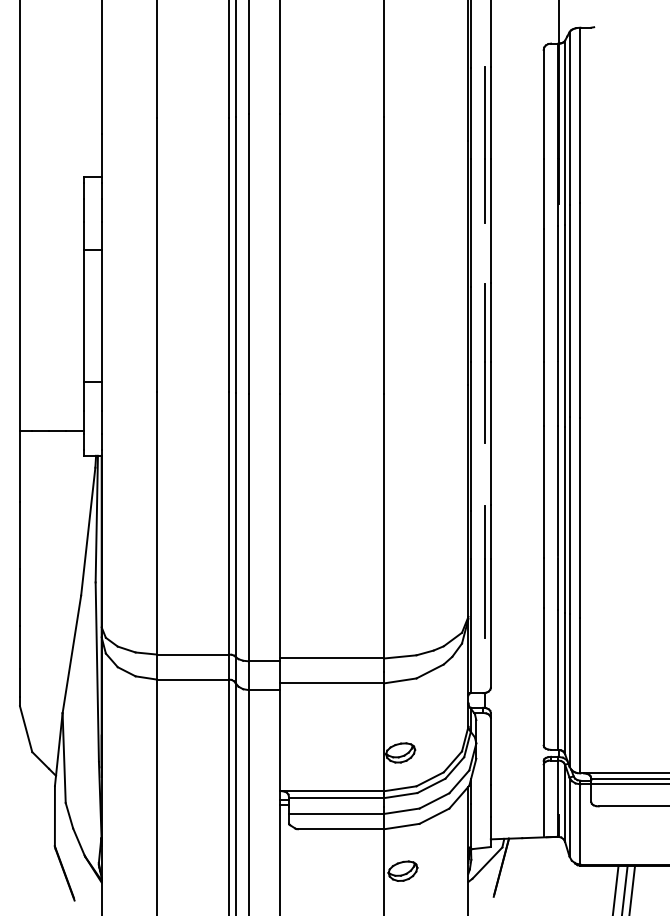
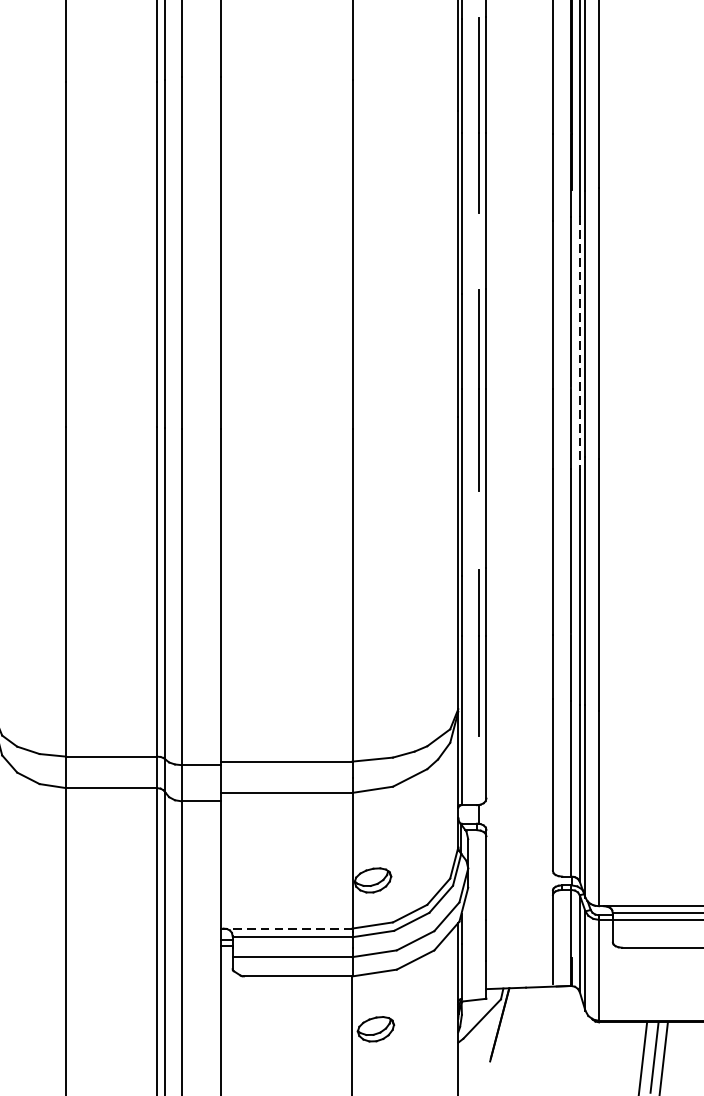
line: (565, 325) -> (580, 342), solid -> dashed
line: (332, 791) -> (287, 928), solid -> dashed

